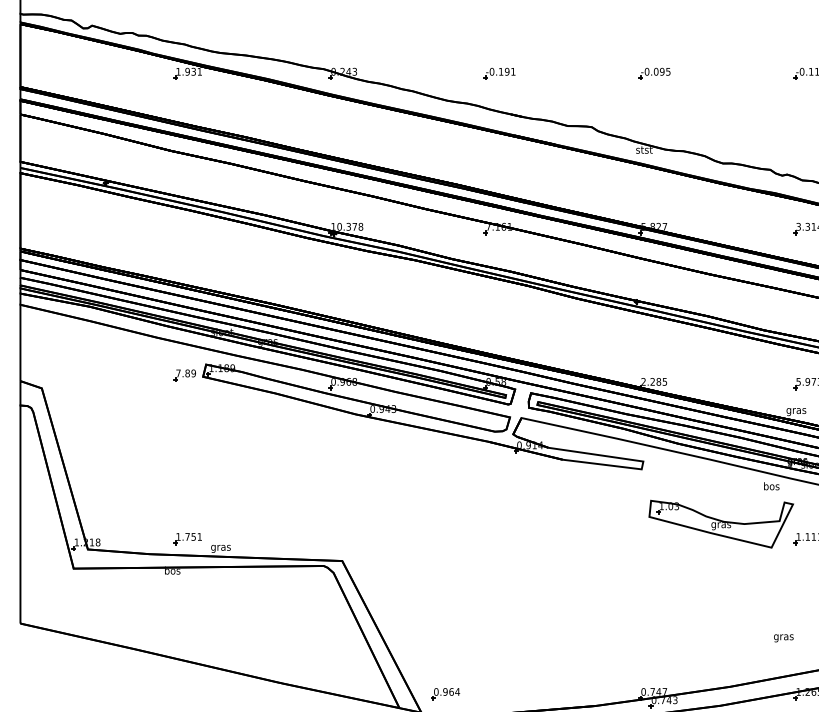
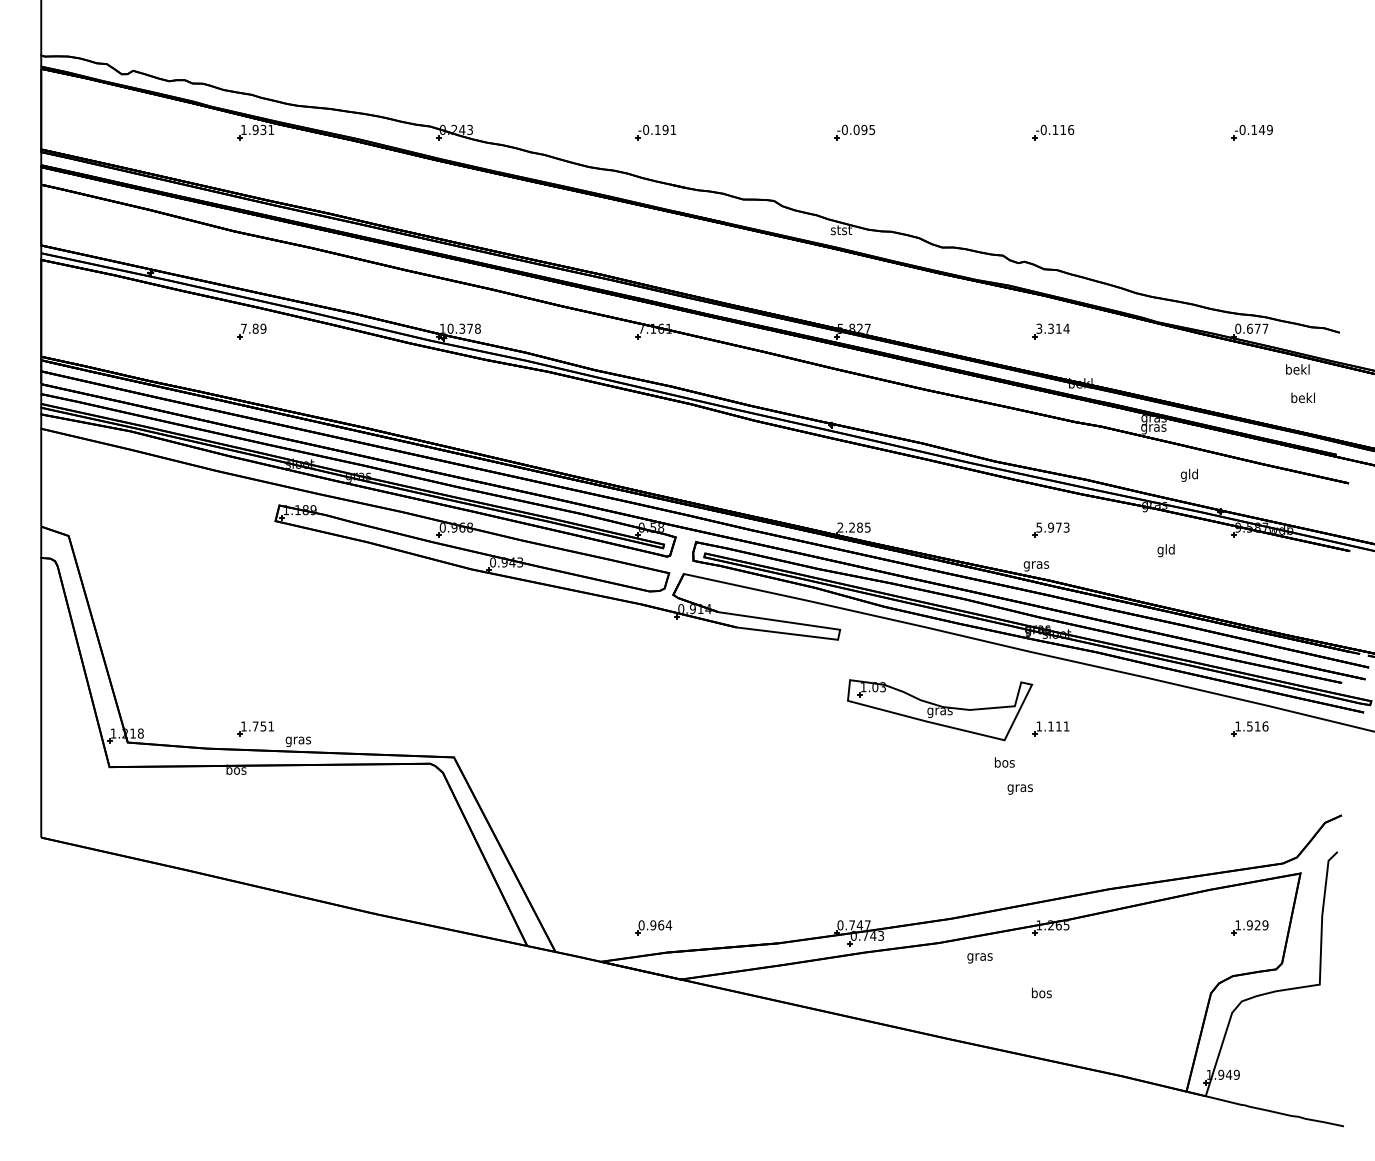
part: (184, 375) -> (251, 331), moved
text: (771, 486) -> (1004, 762), moved
text: (783, 638) -> (1019, 789), moved
part: (445, 693) -> (653, 927), moved

